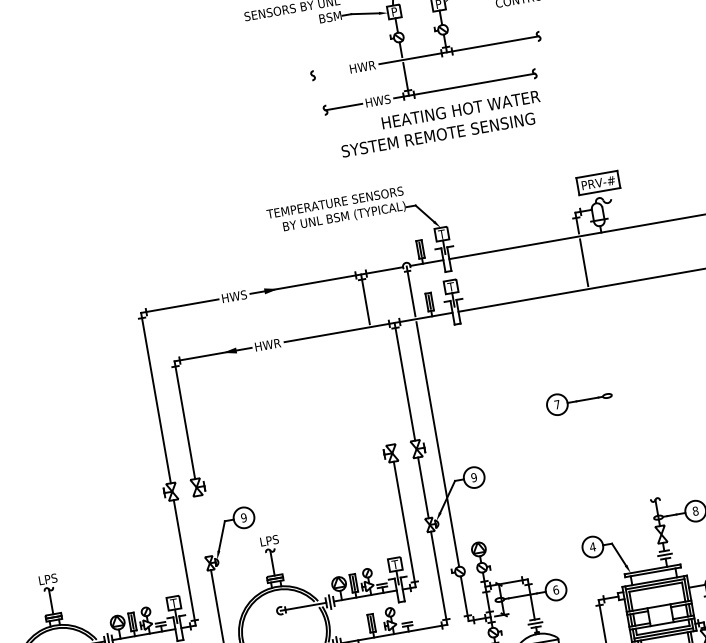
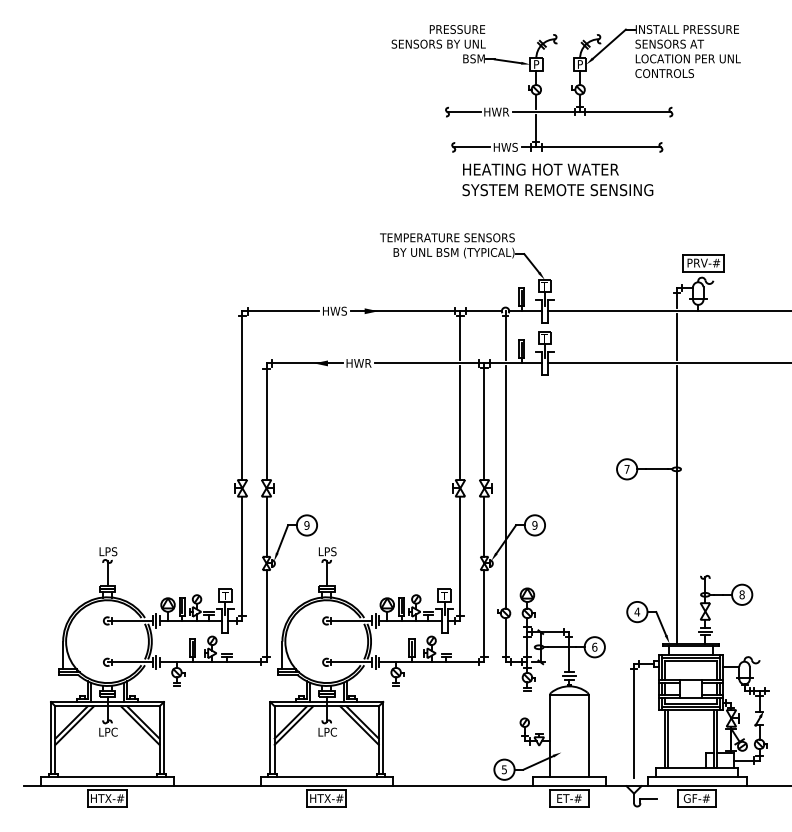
line: (329, 73) -> (463, 112), added
text: (460, 109) -> (540, 169), moved
line: (381, 387) -> (460, 423), added
line: (613, 431) -> (676, 504), added
line: (203, 526) -> (266, 526), added

